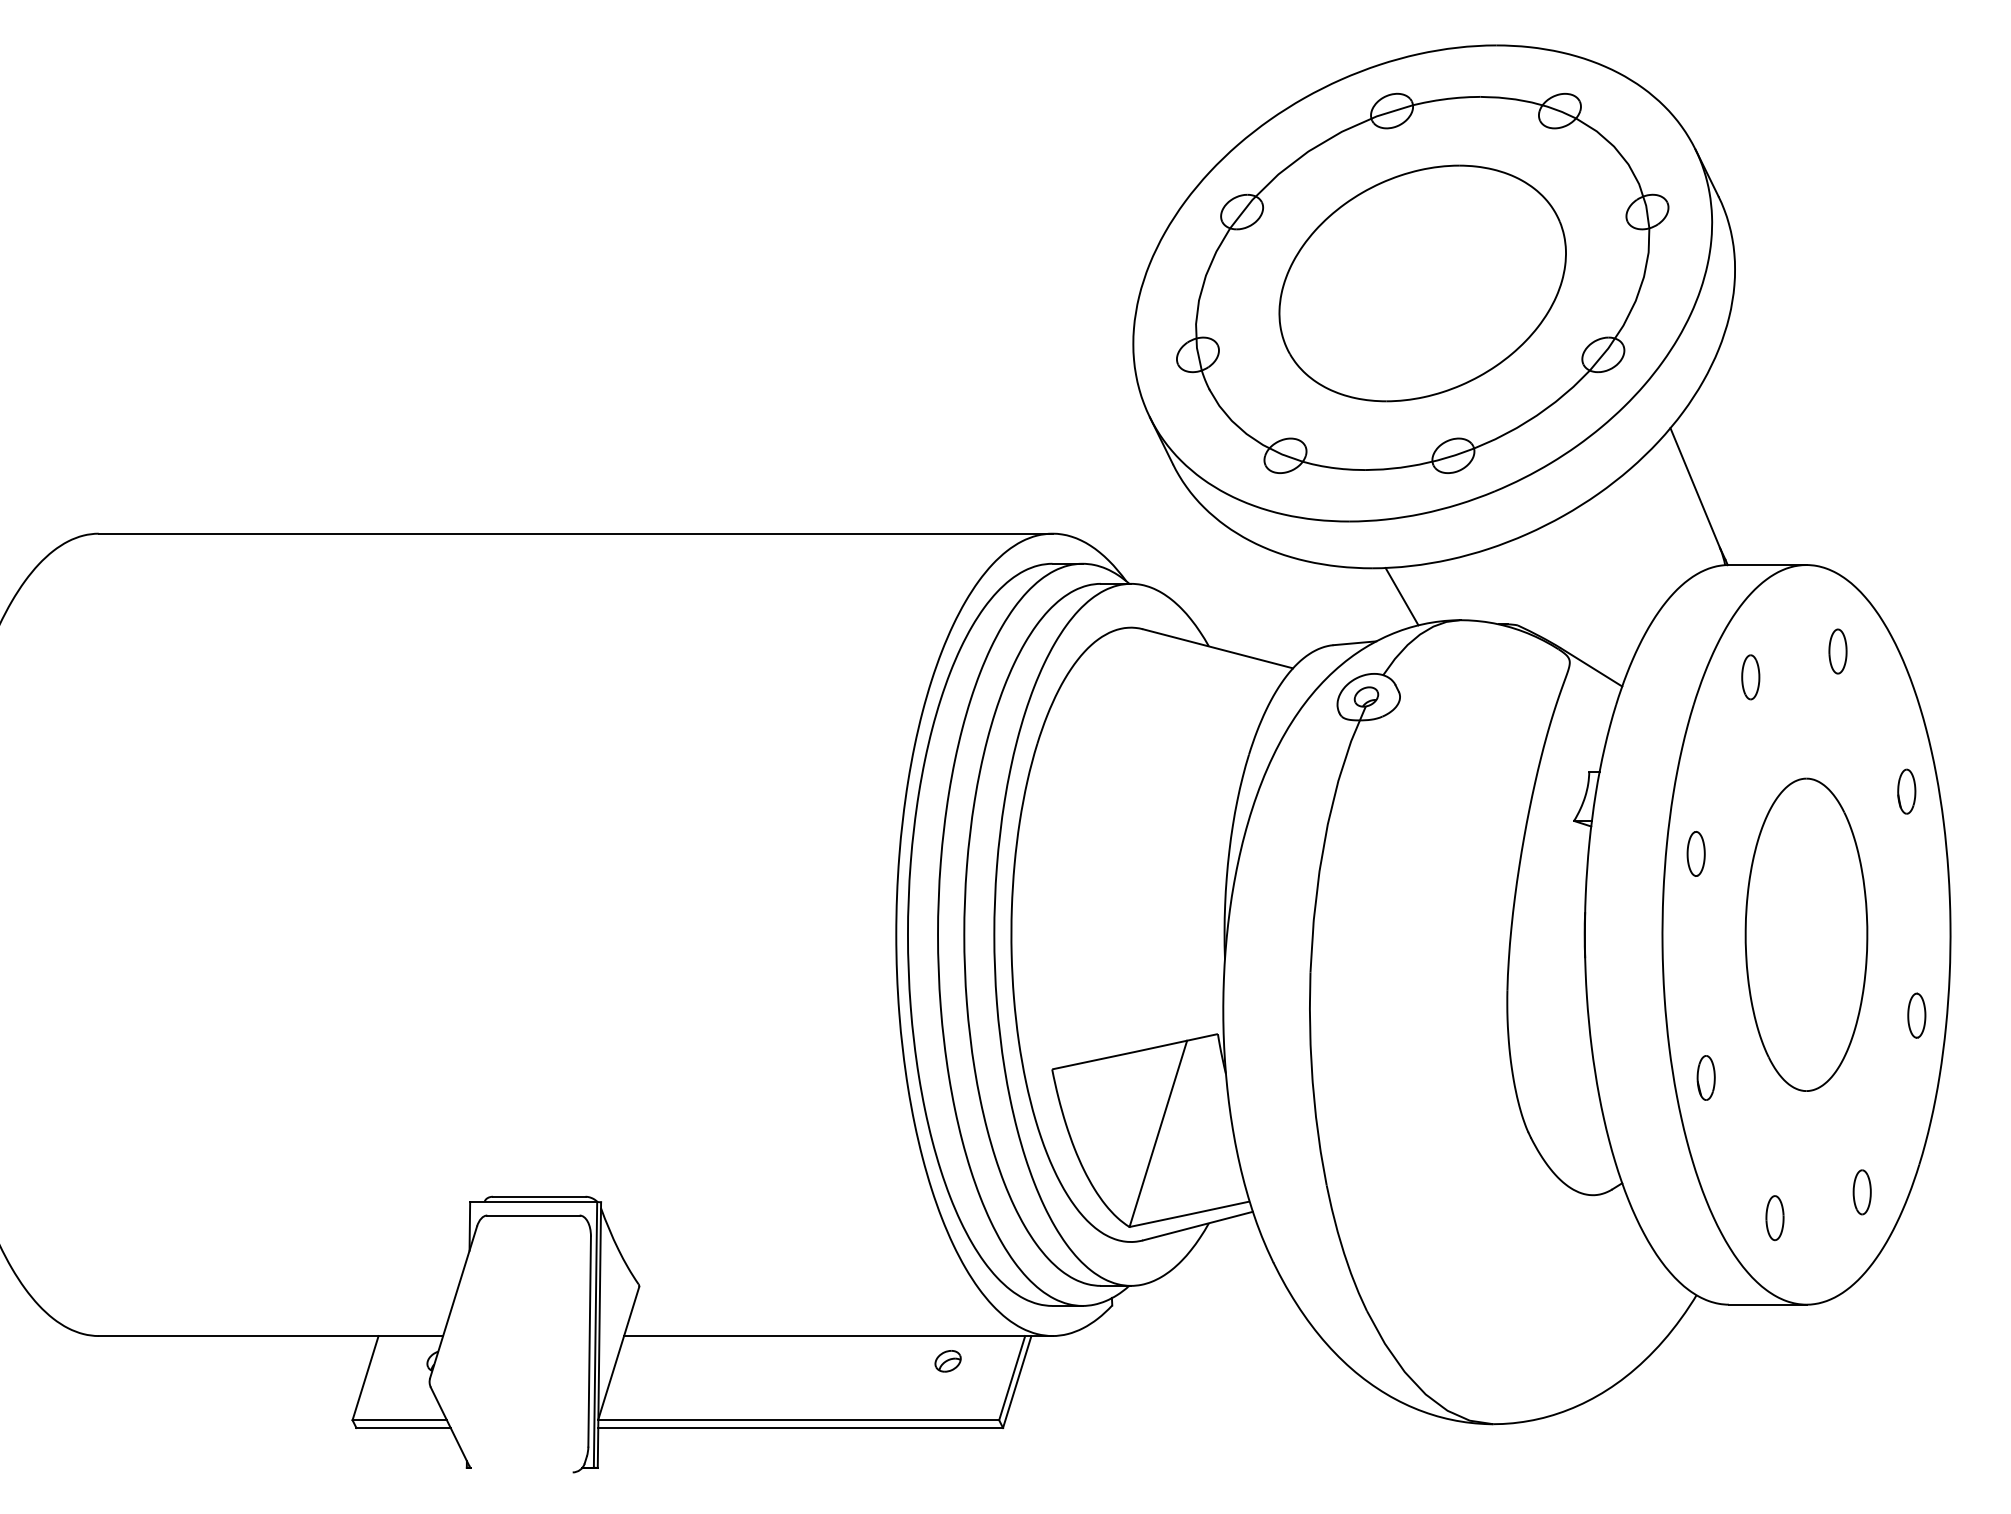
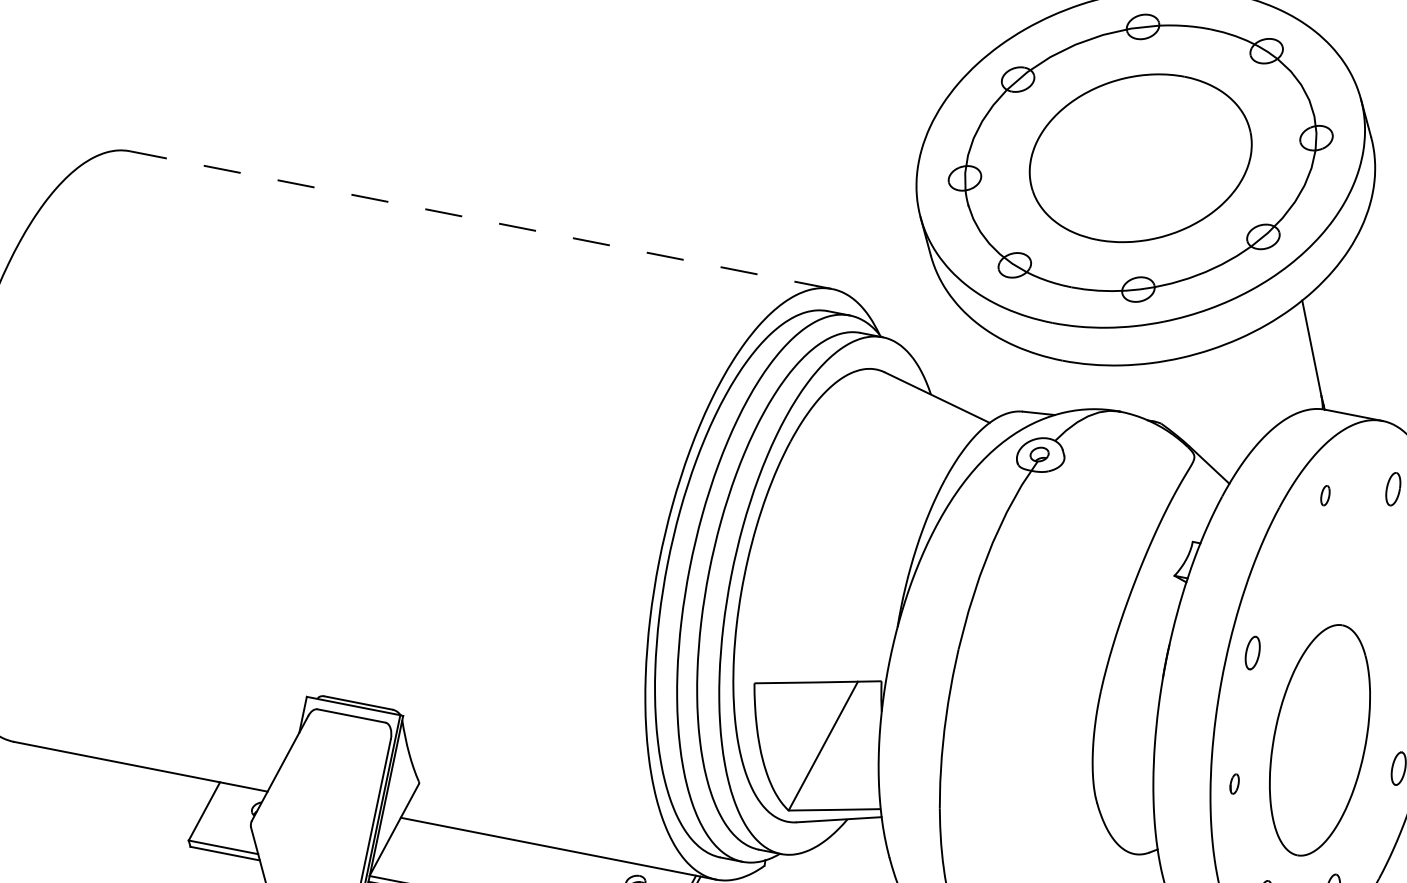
line: (575, 533) -> (480, 219), solid -> dashed
line: (1401, 596) -> (1079, 385), removed
part: (1750, 677) -> (1325, 495), size x0.6
part: (1695, 853) -> (1252, 652), moved
part: (1806, 934) -> (1320, 740), moved
part: (1705, 1077) -> (1234, 783), size x0.6

